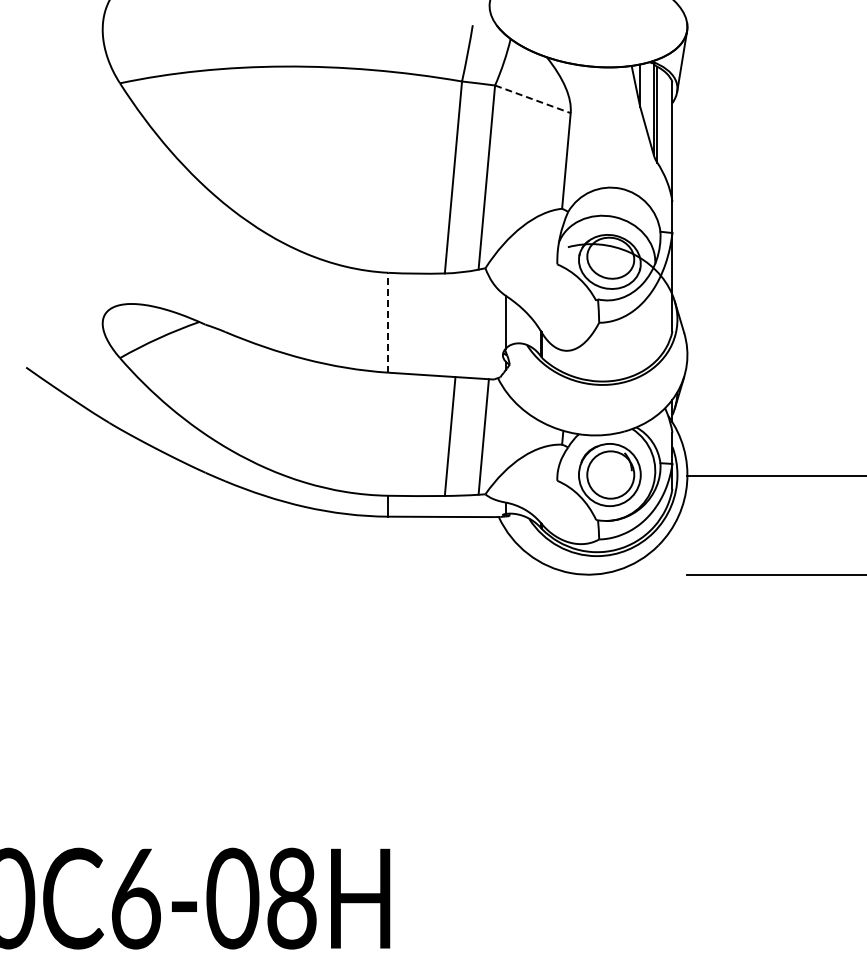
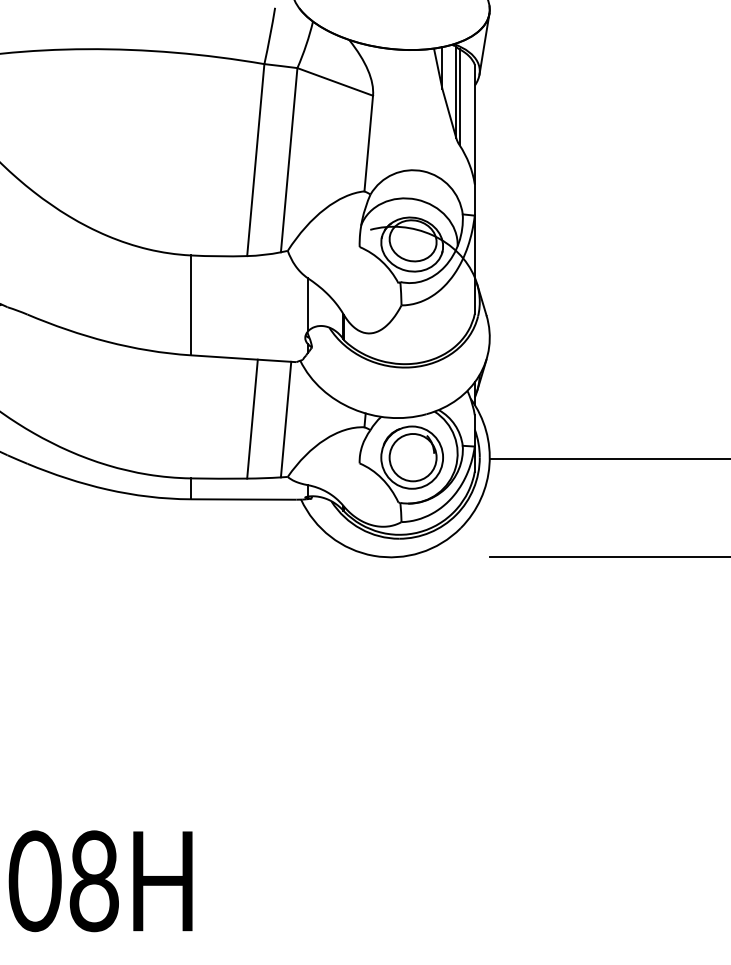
line: (533, 99) -> (335, 82), dashed -> solid
line: (388, 322) -> (190, 305), dashed -> solid

